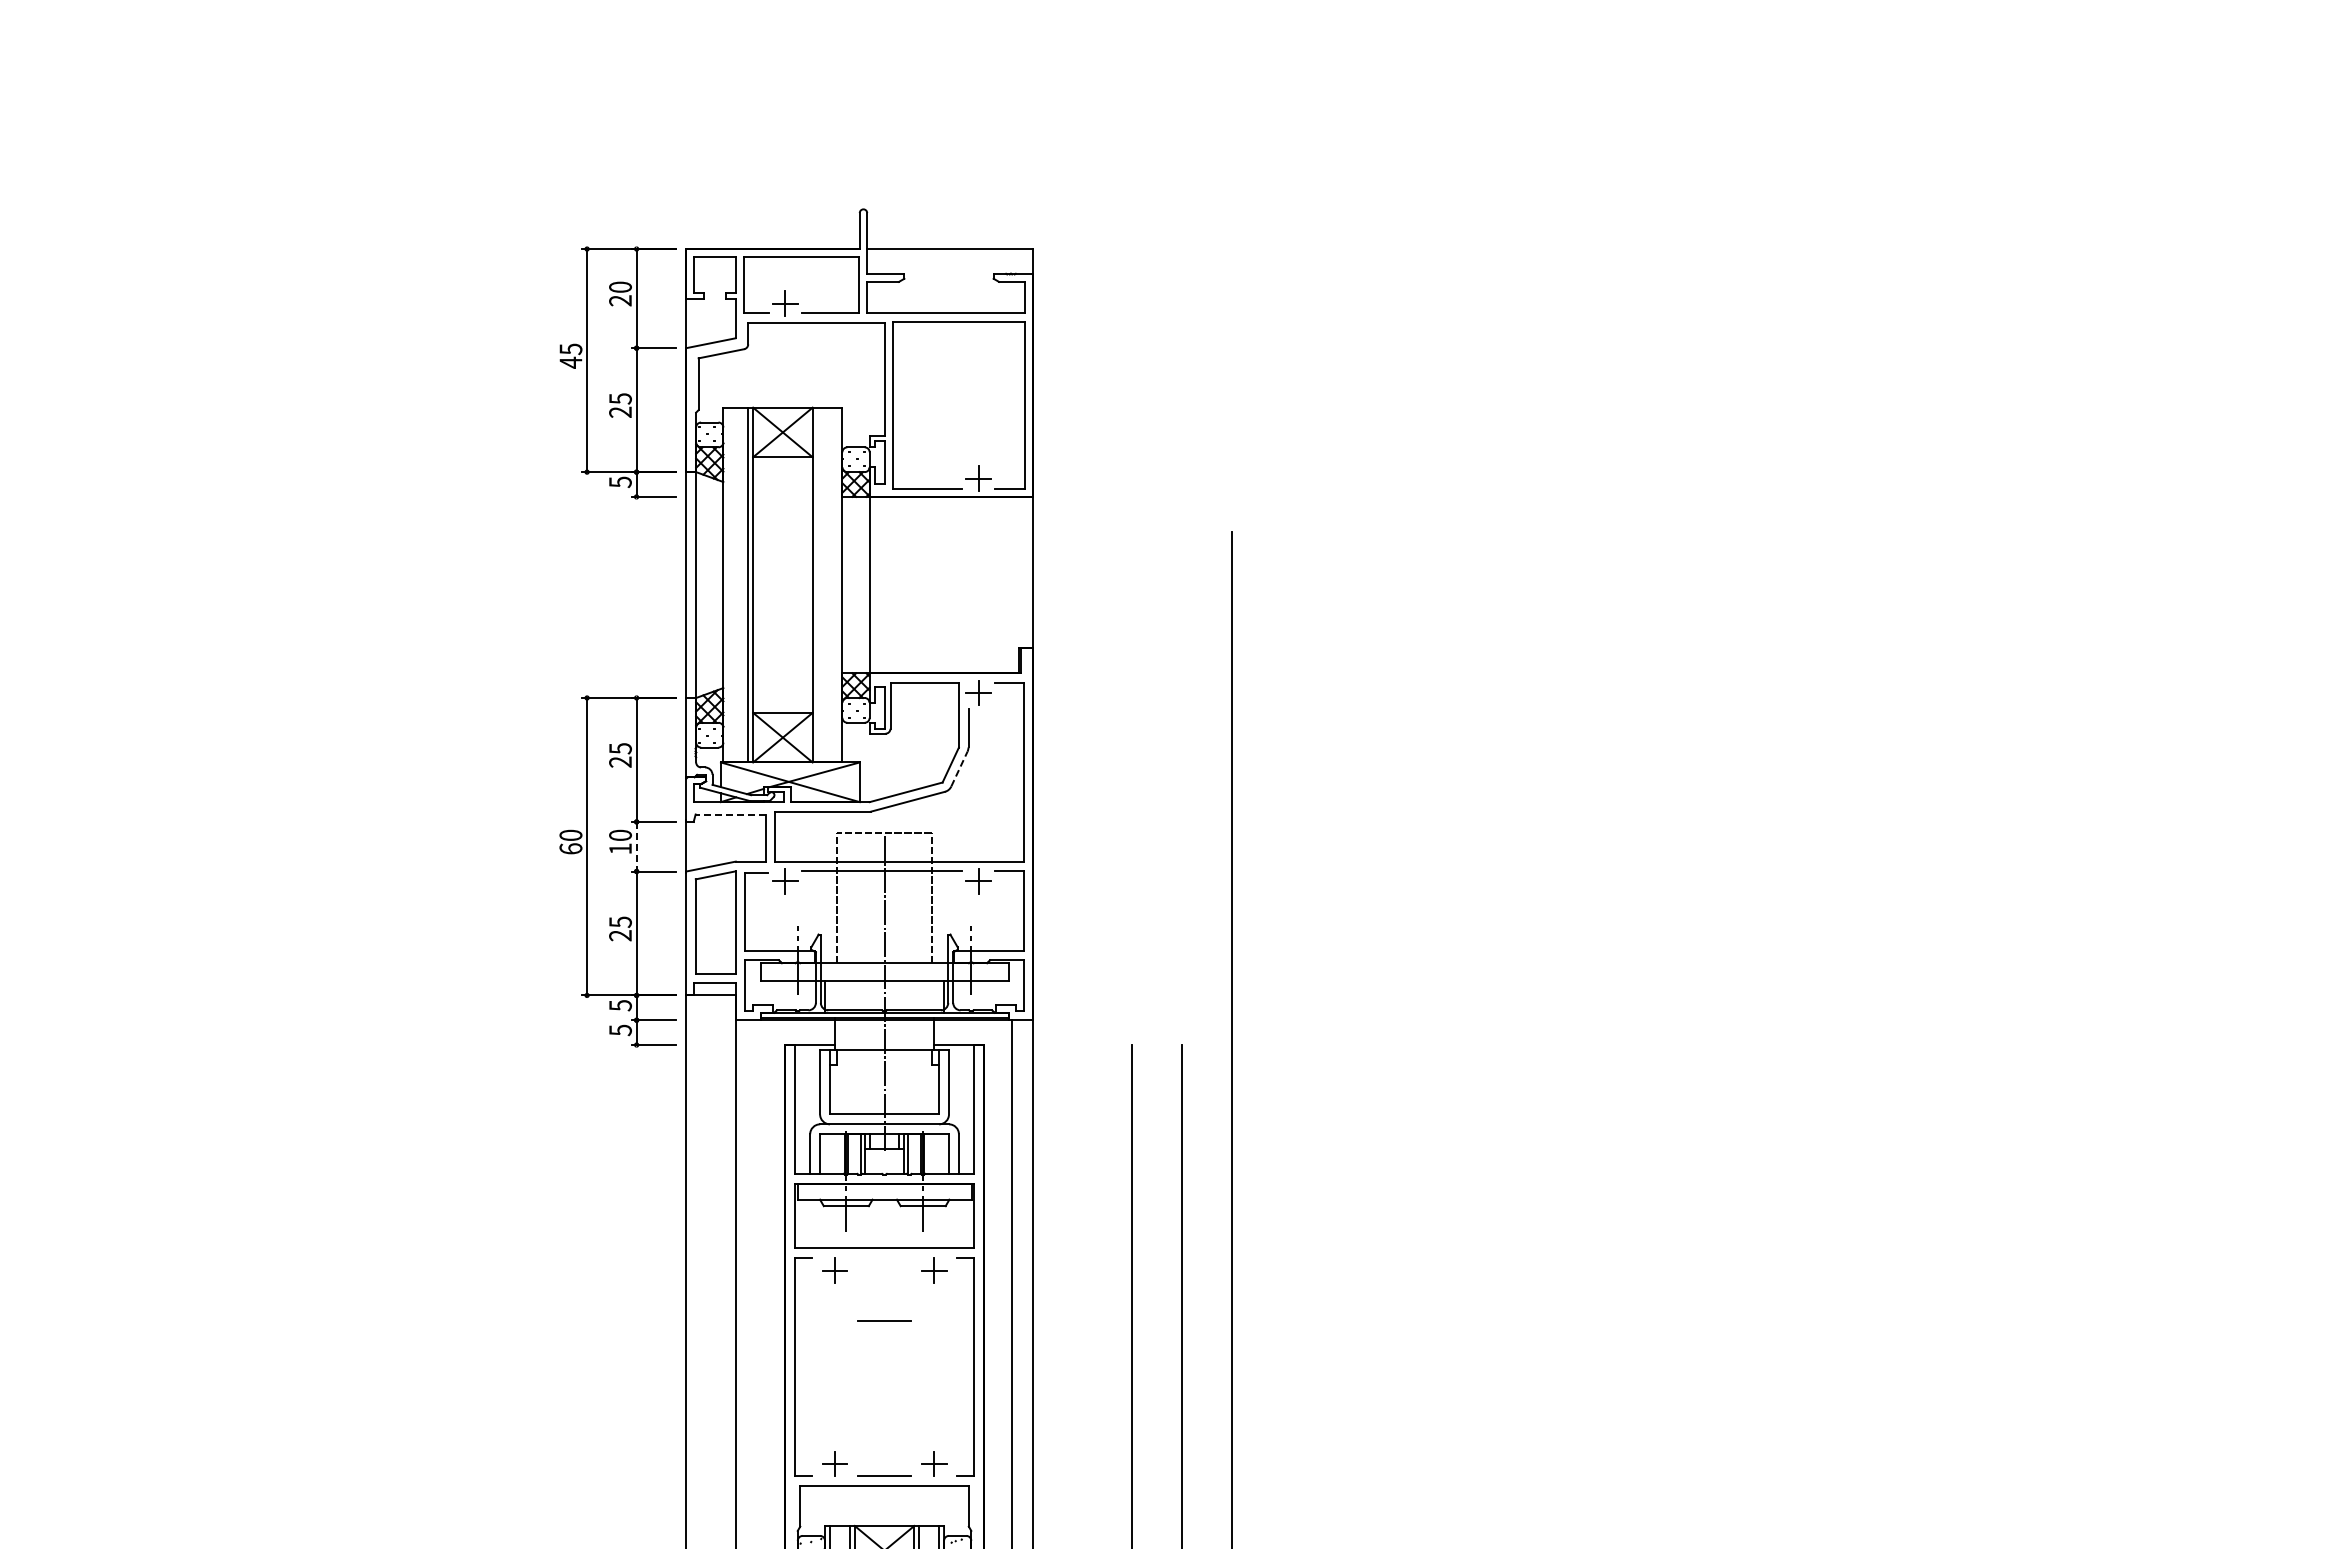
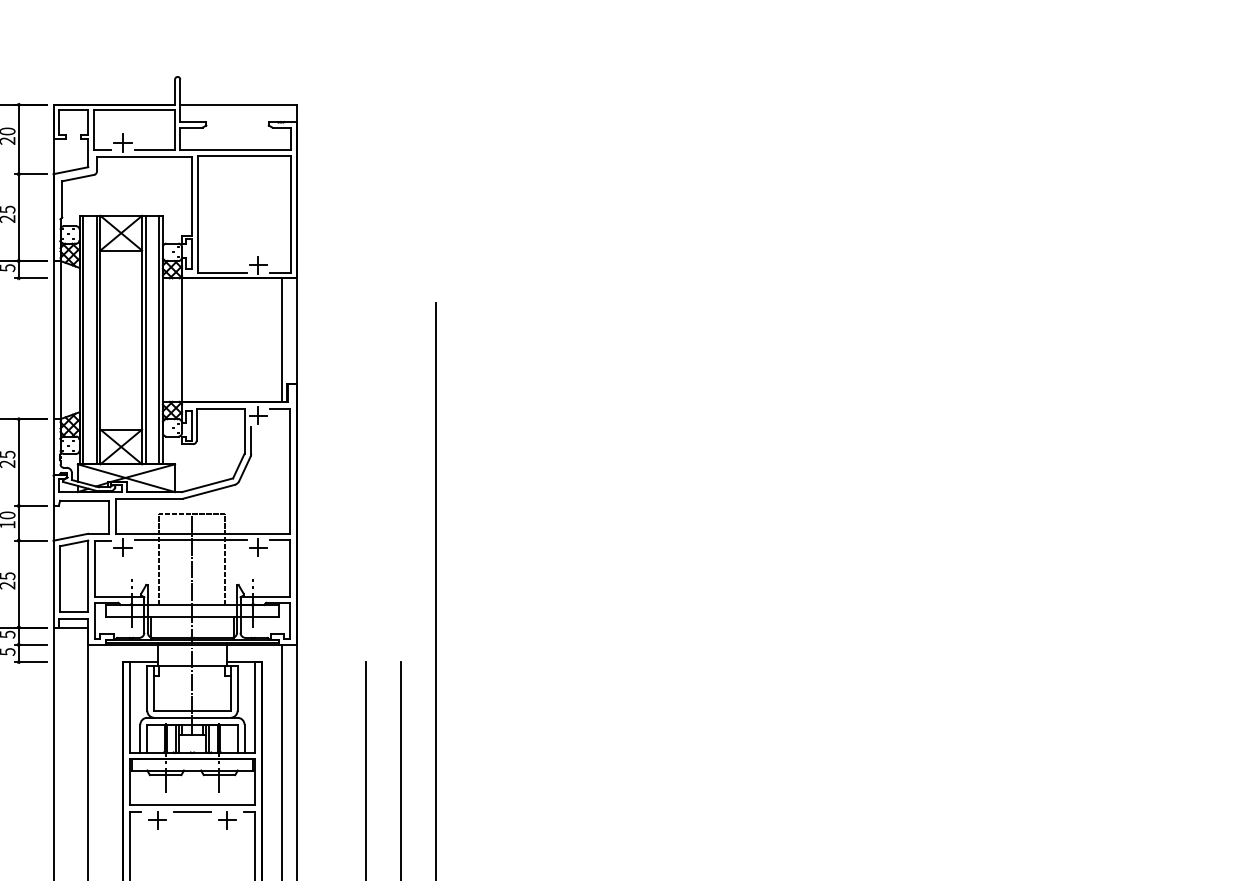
line: (728, 584) -> (83, 339), added
line: (817, 584) -> (145, 339), added
line: (837, 584) -> (159, 339), added
line: (1012, 584) -> (282, 339), added
line: (959, 768) -> (244, 468), dashed -> solid
line: (730, 814) -> (84, 500), dashed -> solid
line: (636, 846) -> (18, 523), dashed -> solid
line: (884, 1320) -> (192, 811), moved

